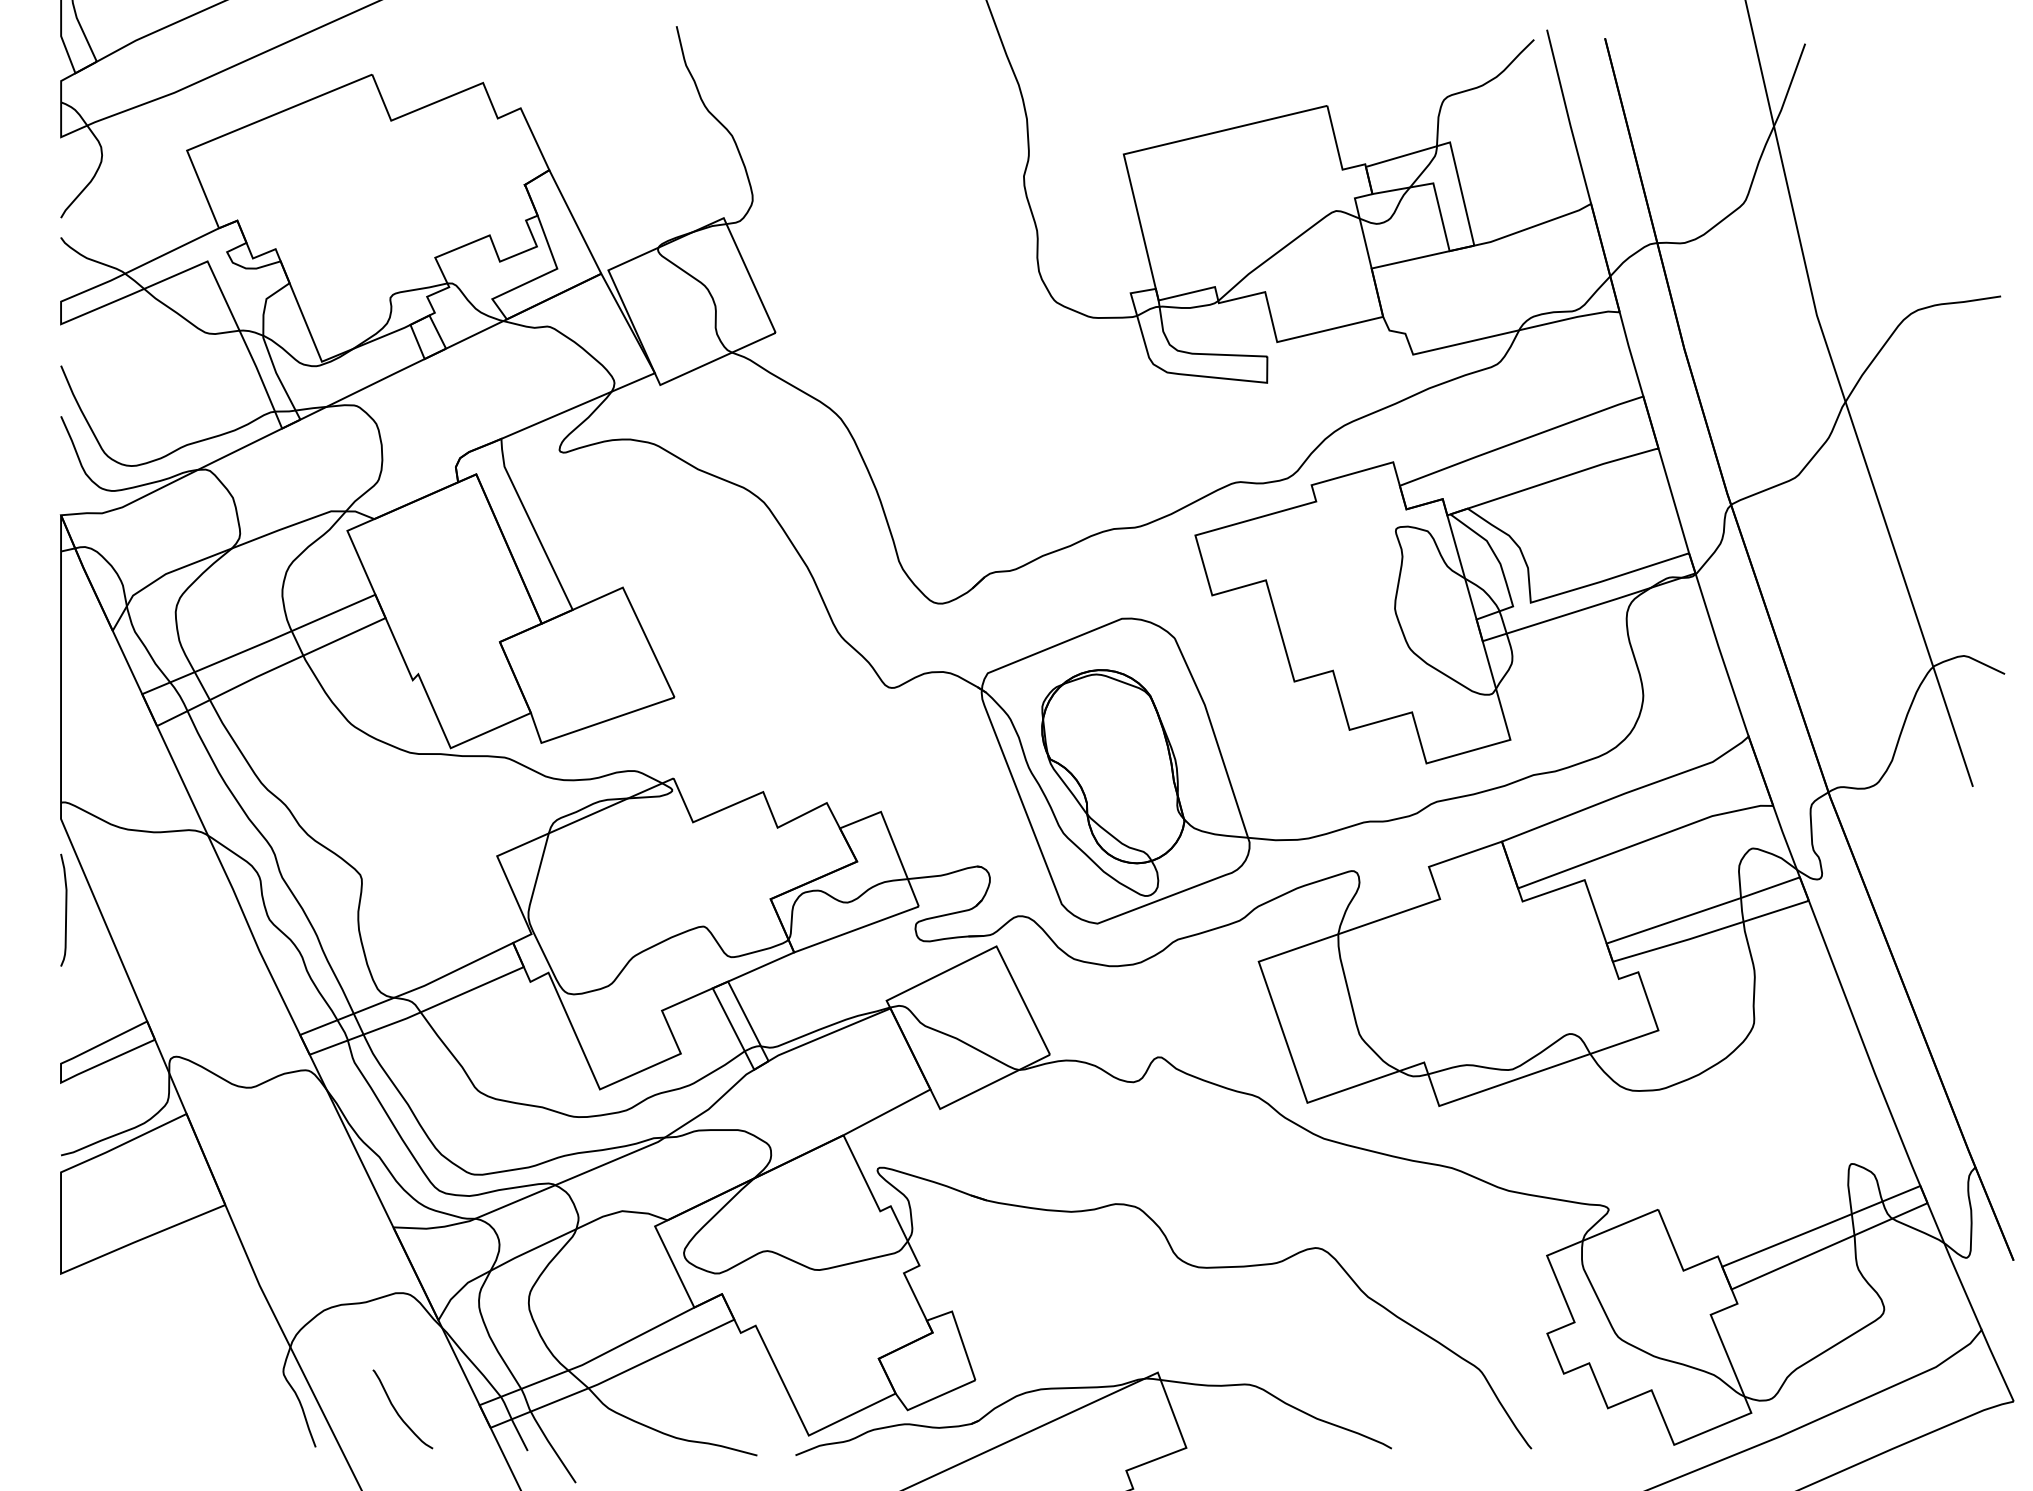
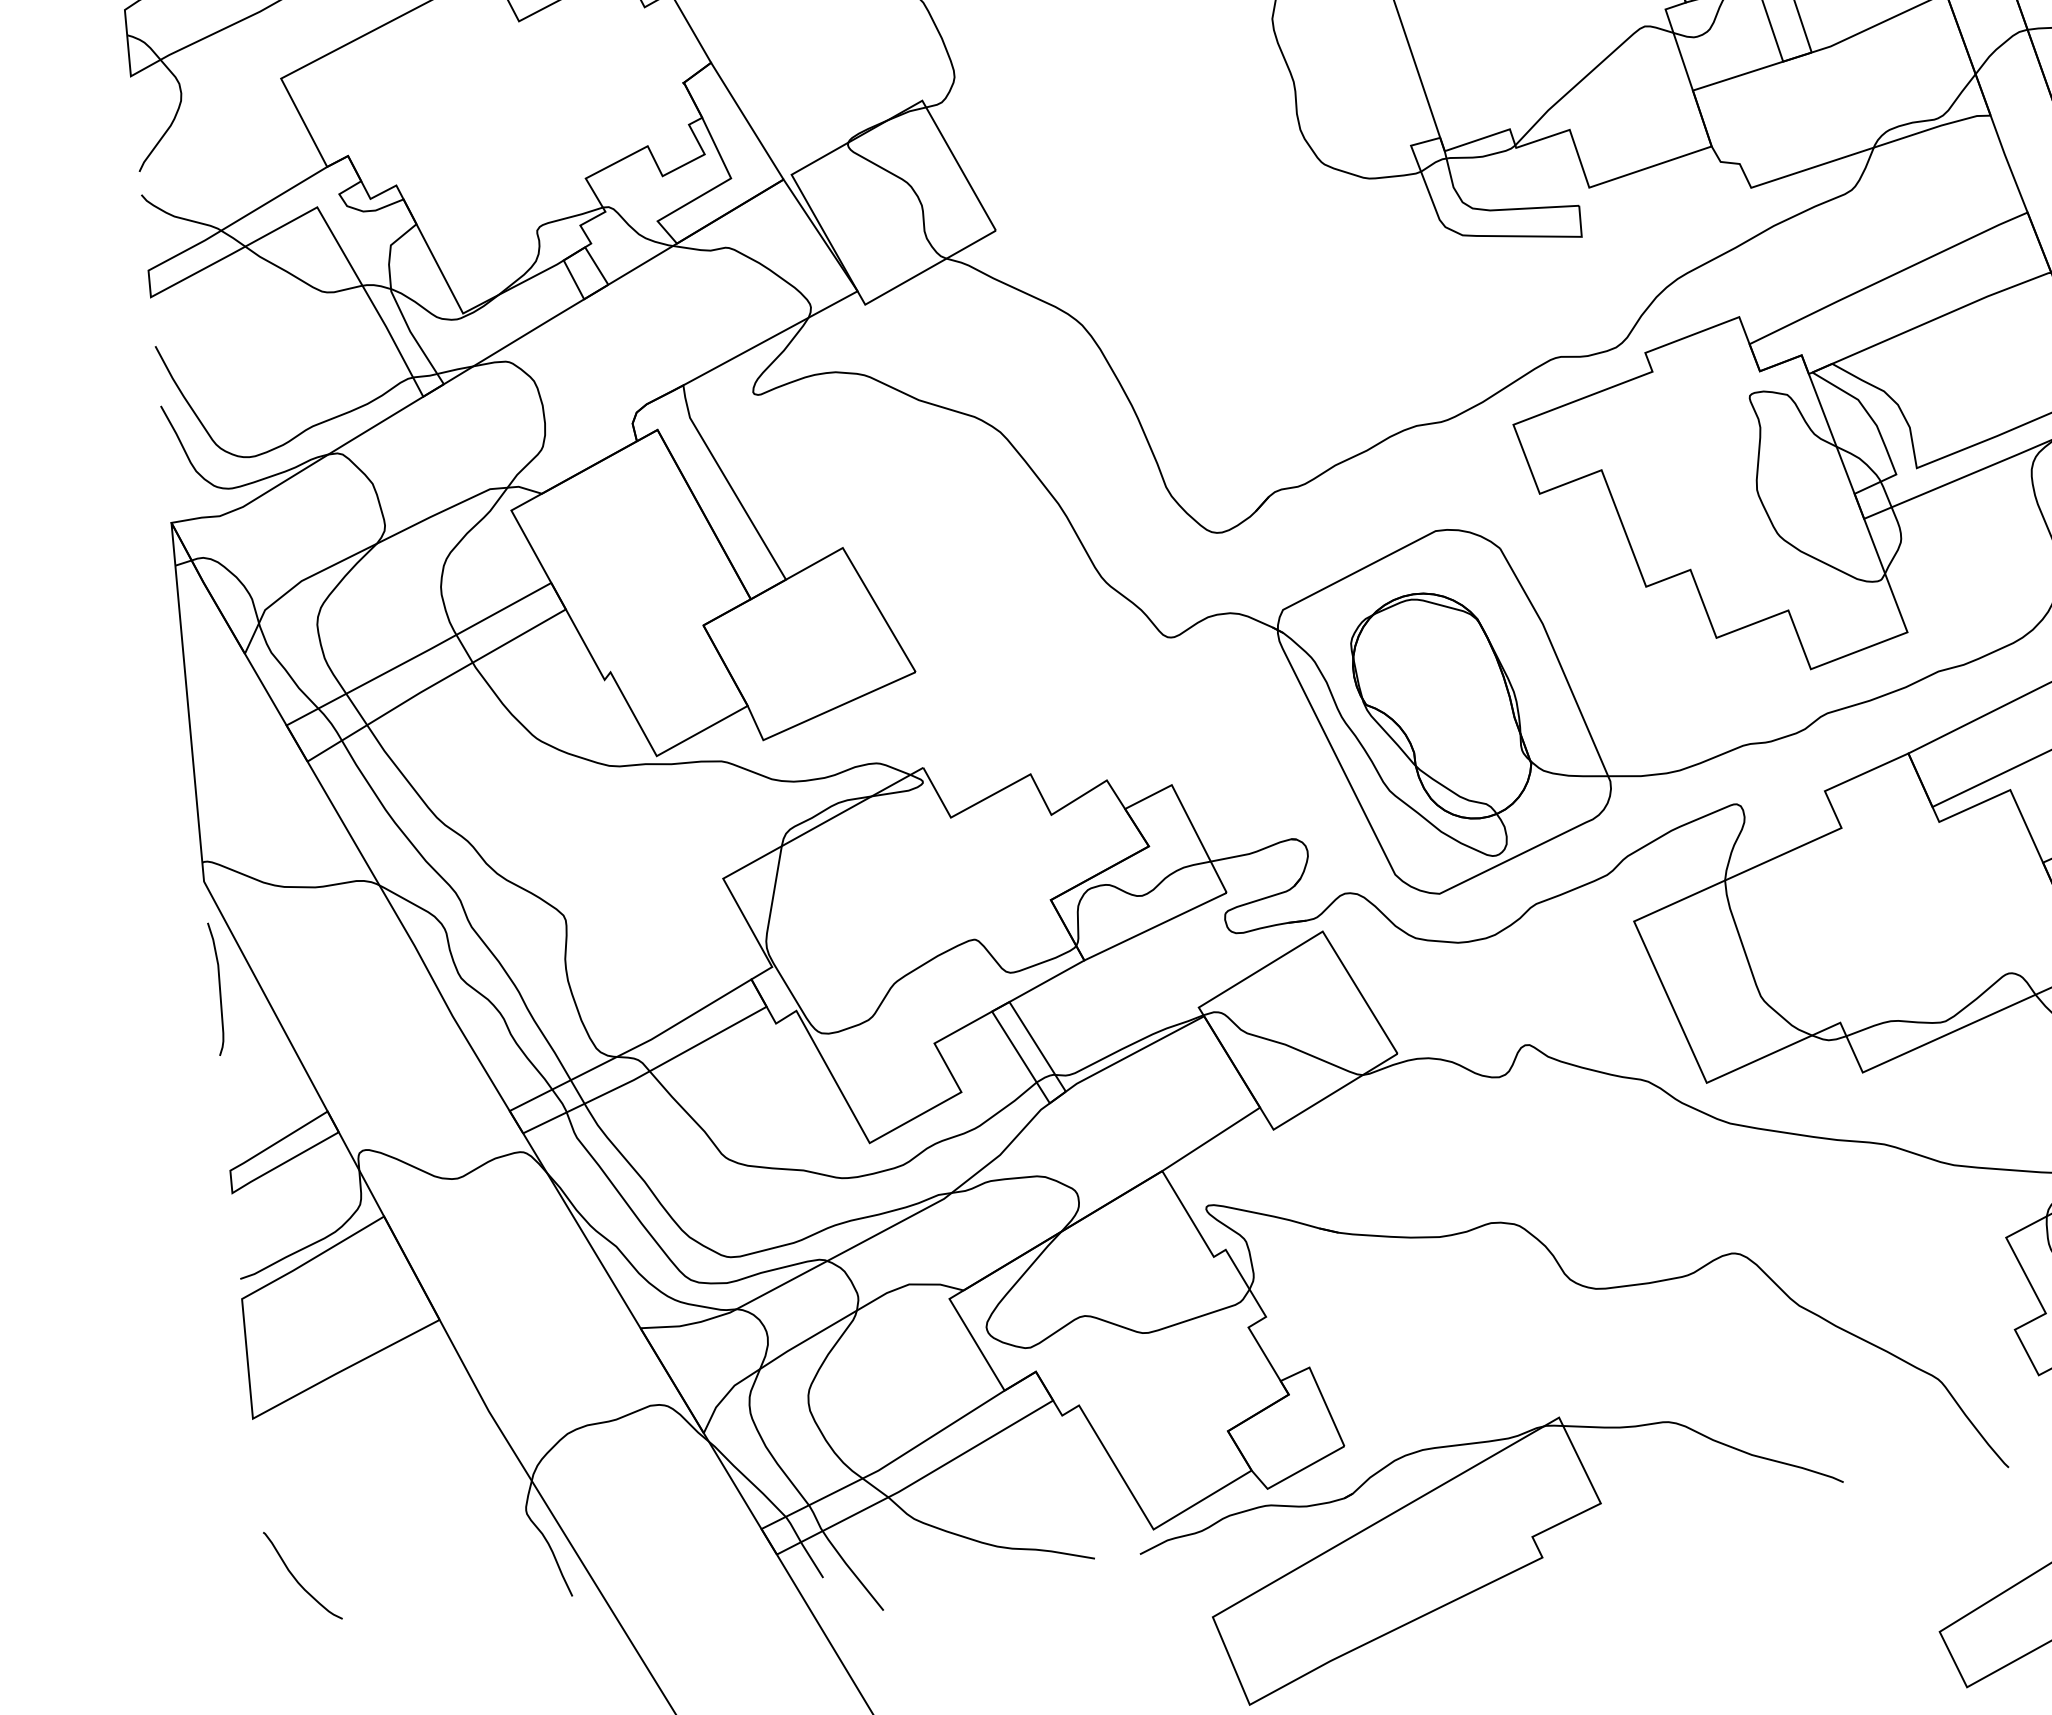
curve: (398, 1412) -> (297, 1579), moved

